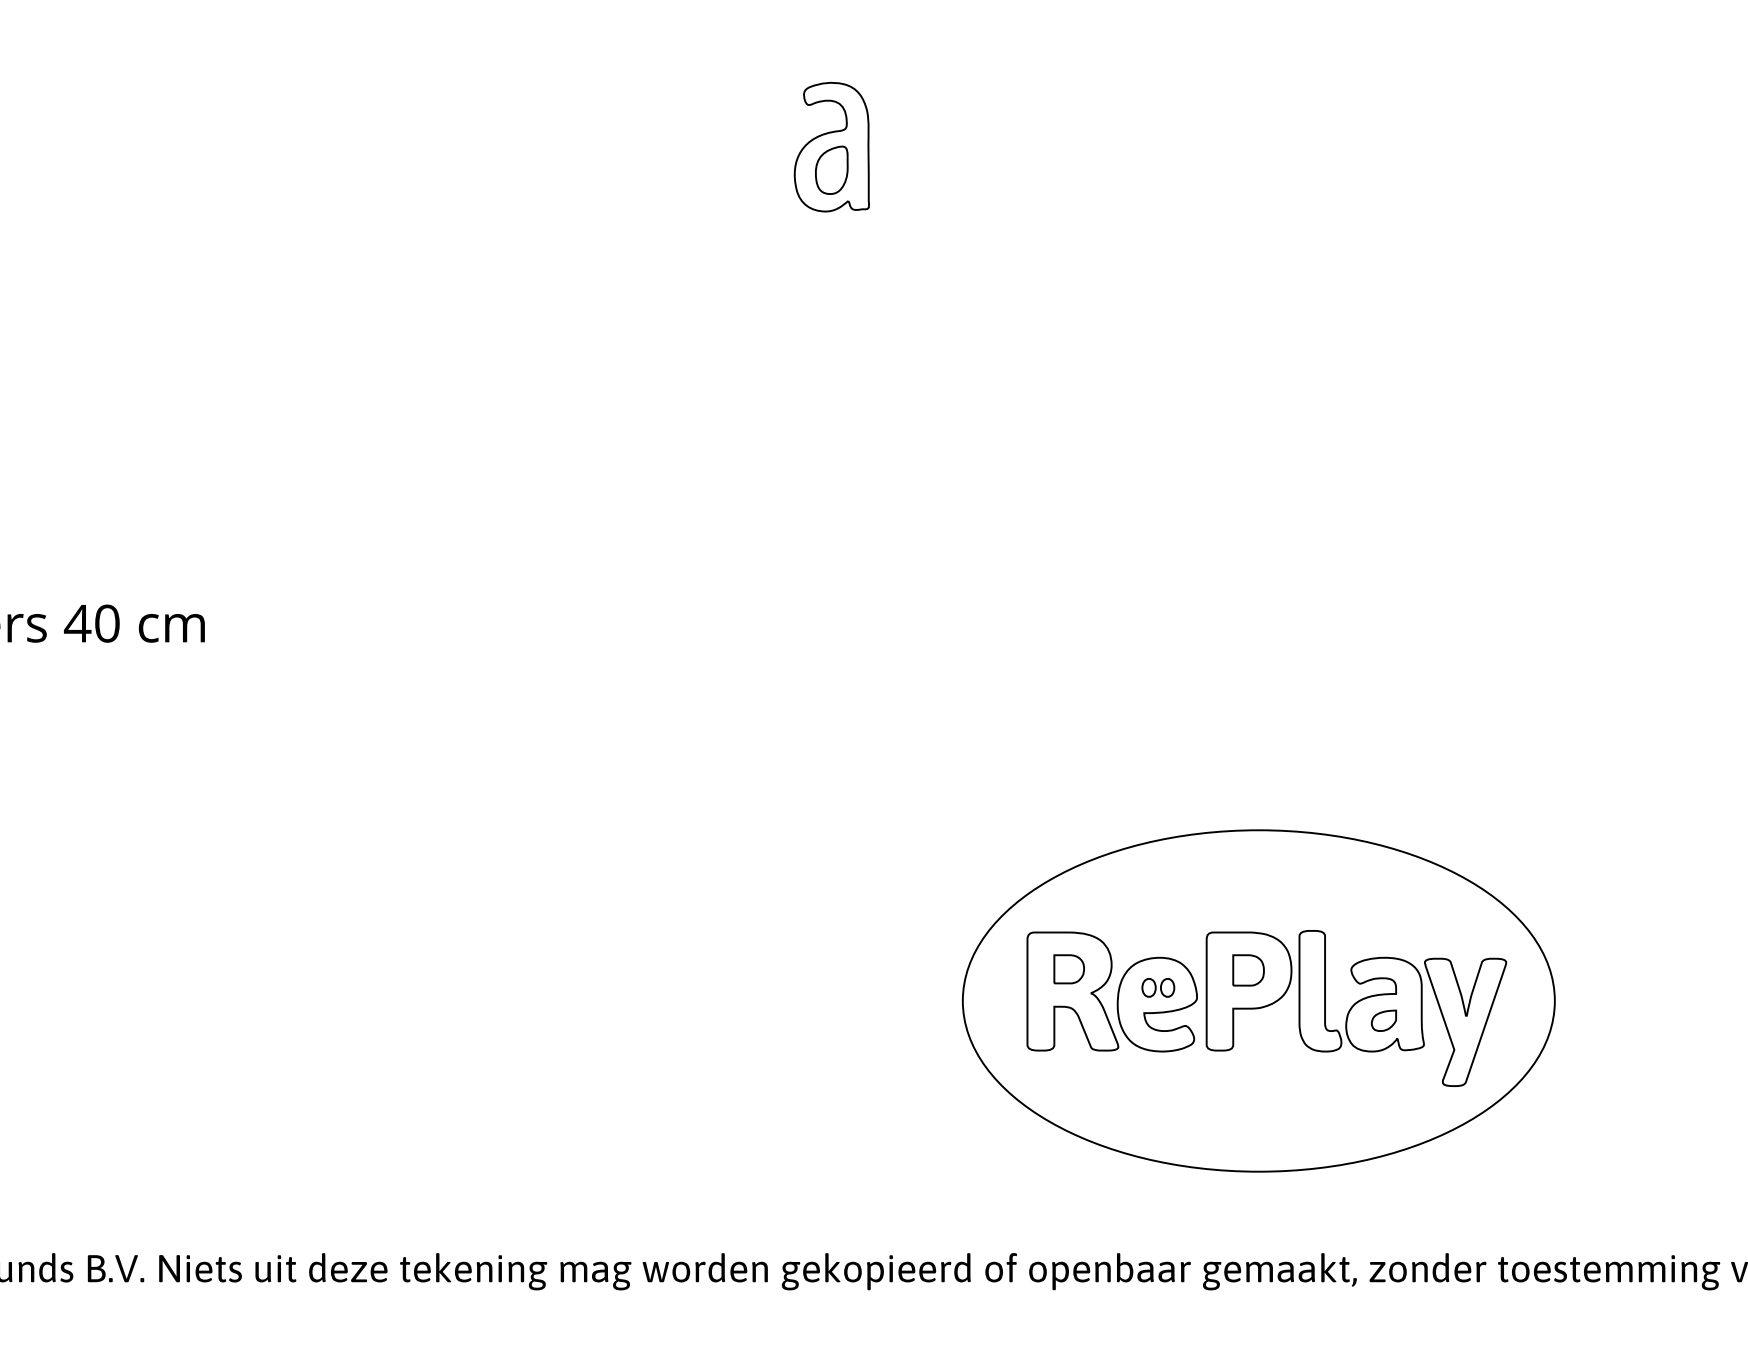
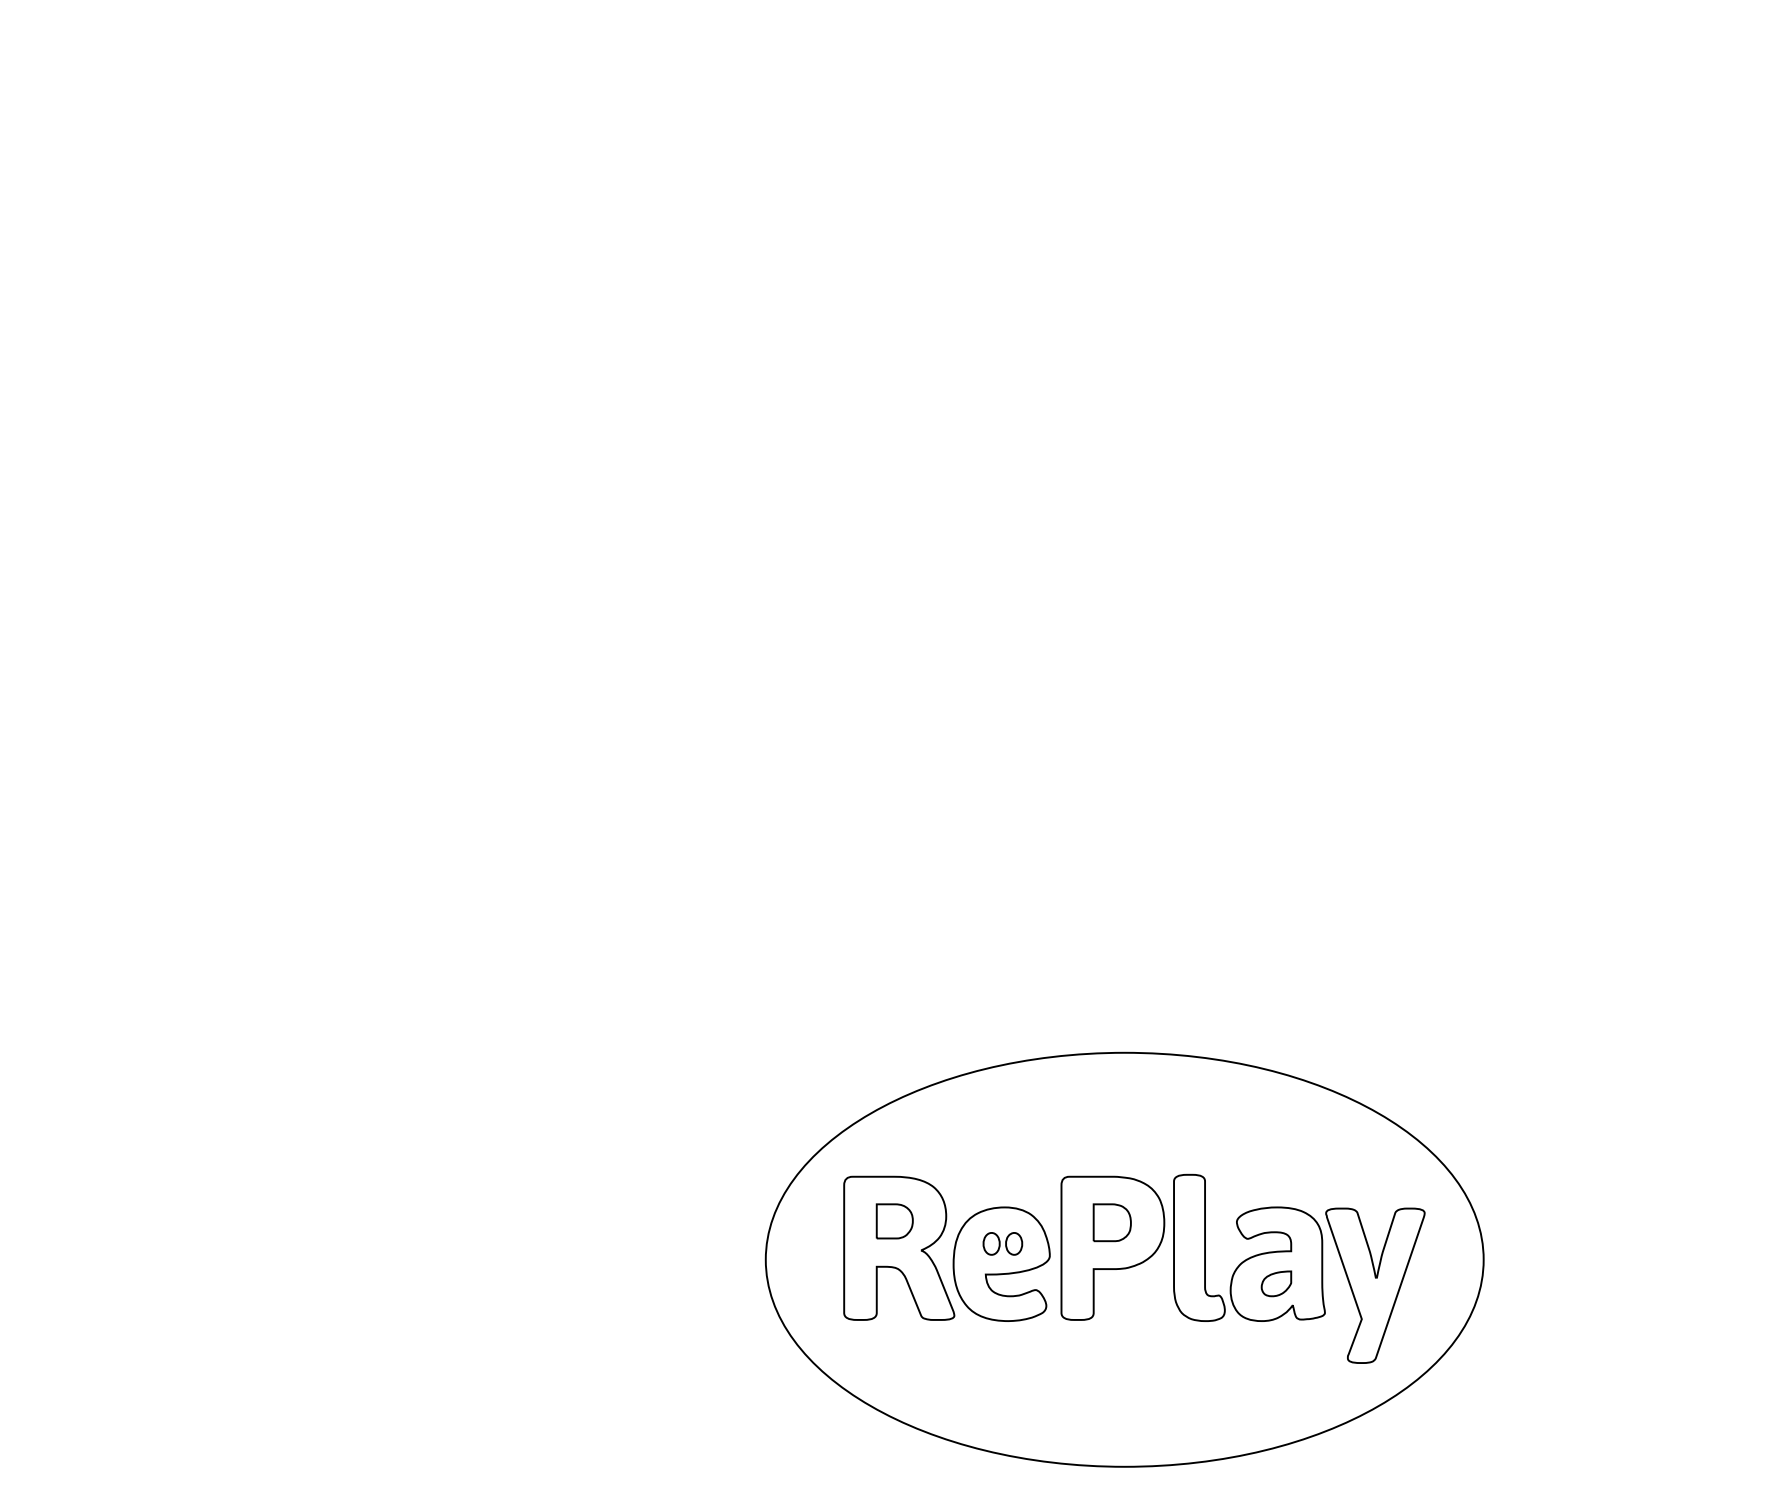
part: (831, 146) -> (606, 223), removed

